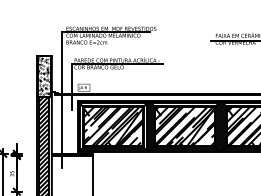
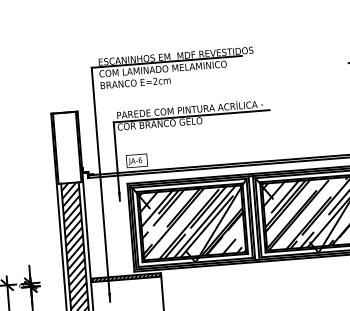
hatch: (43, 75) -> (65, 145), removed

